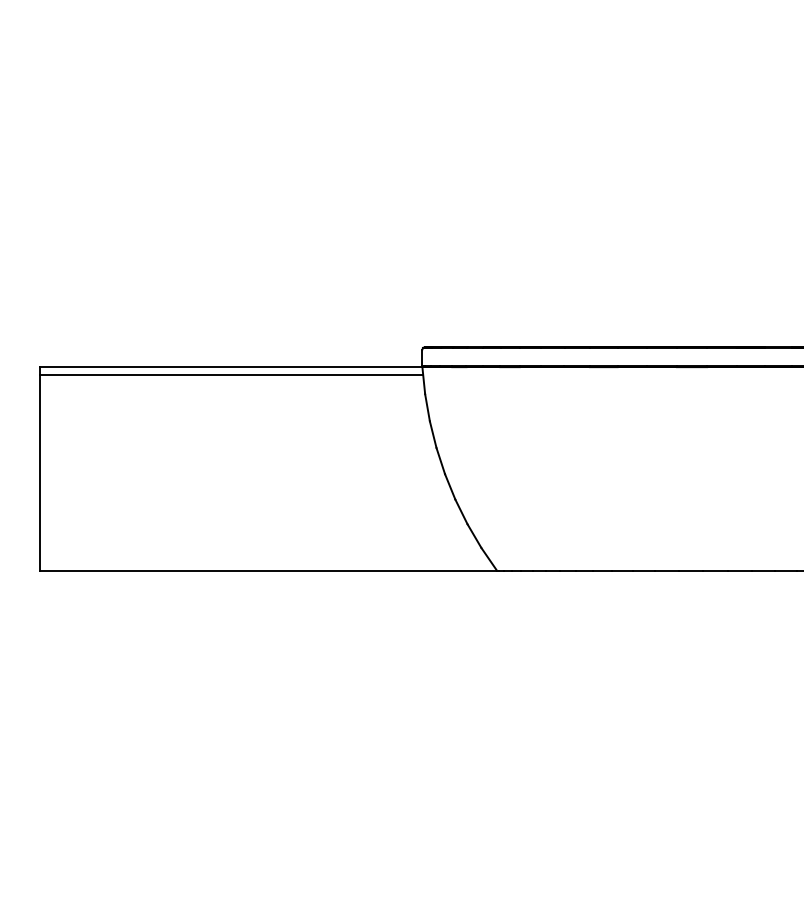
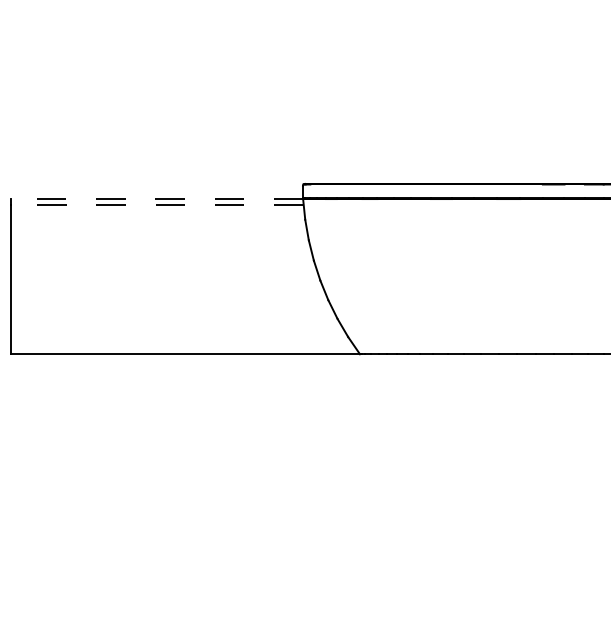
line: (230, 366) -> (156, 198), solid -> dashed
line: (231, 374) -> (157, 204), solid -> dashed

